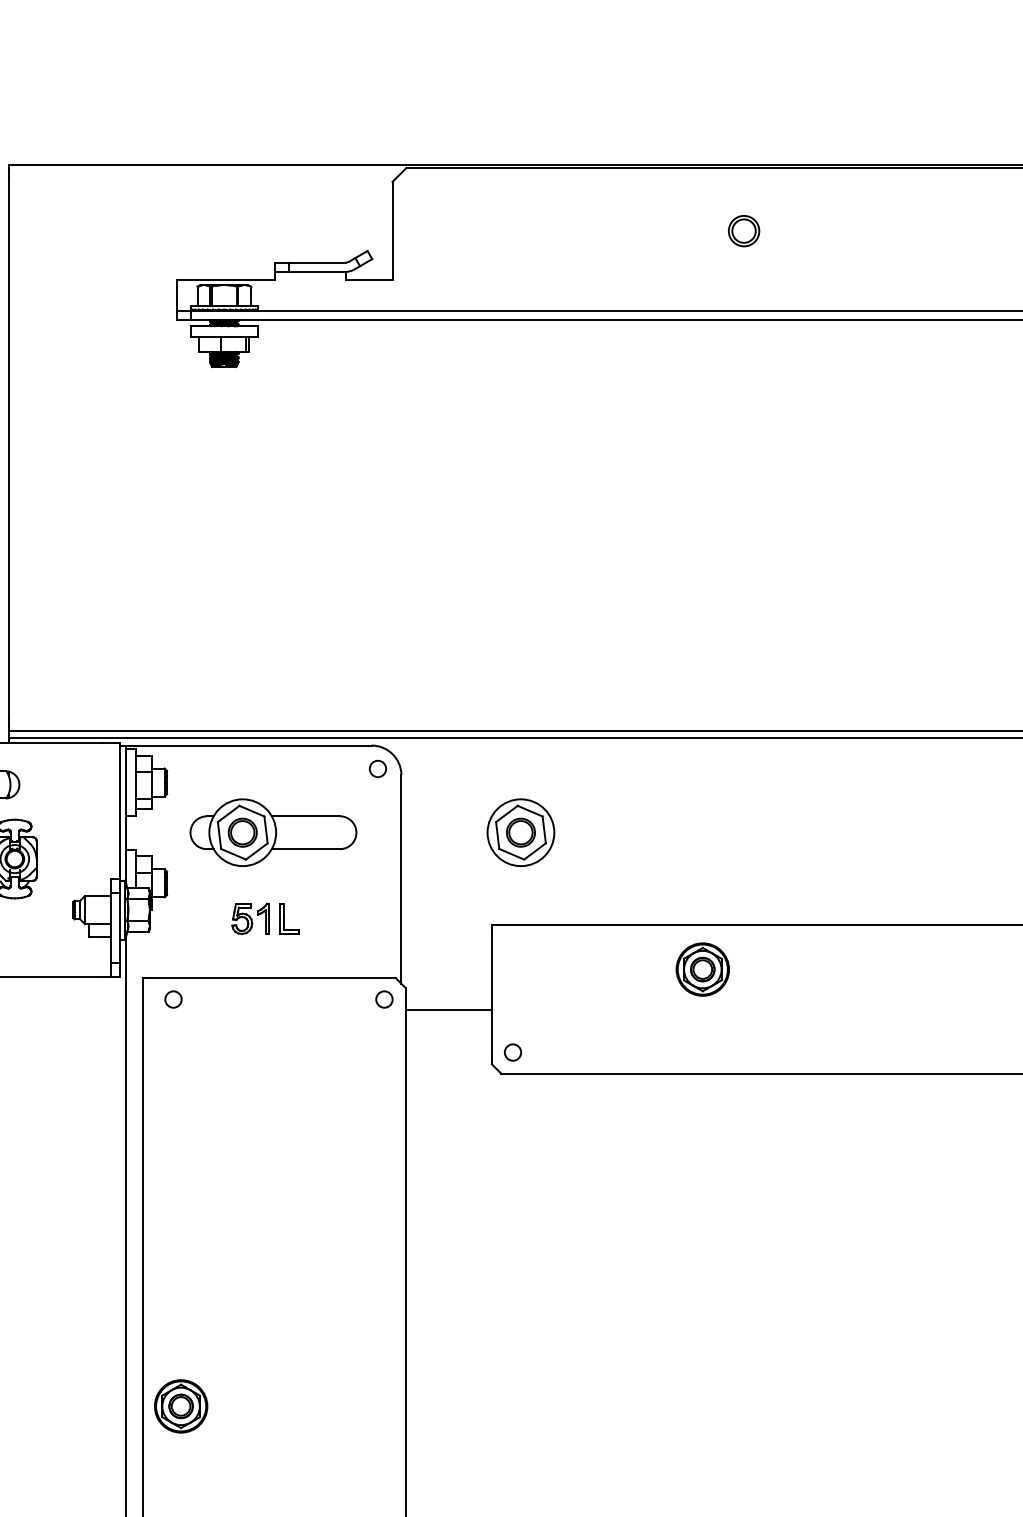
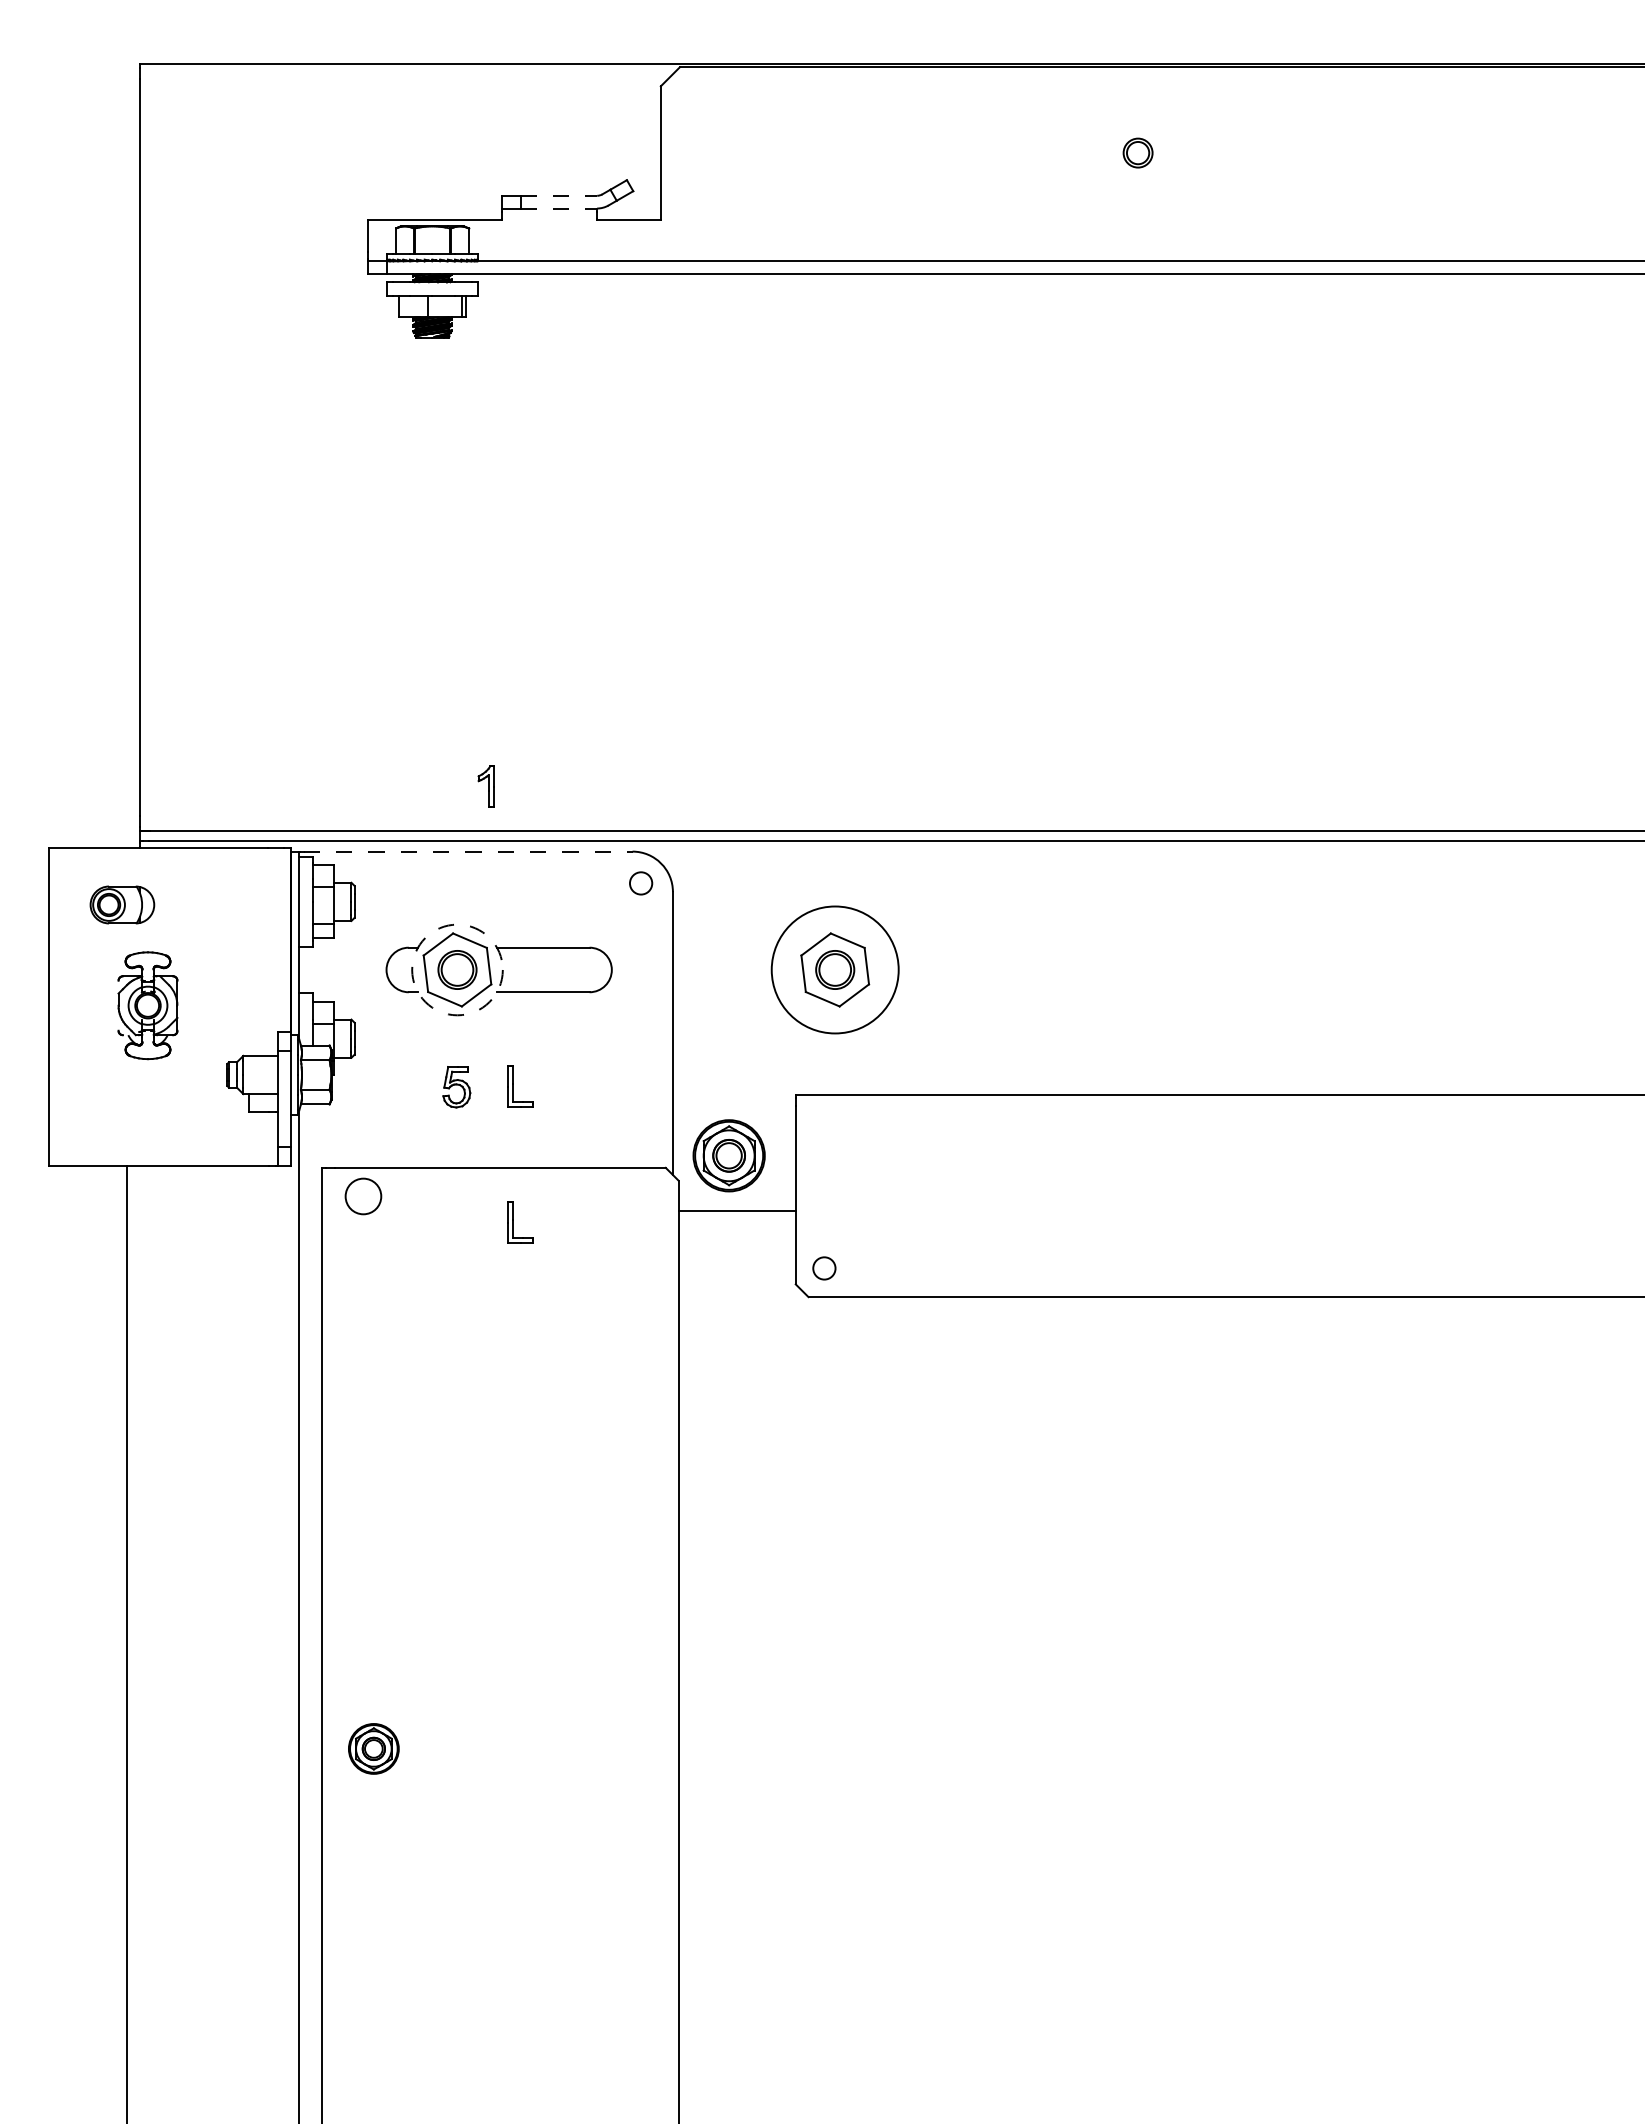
part: (743, 230) -> (1137, 152), size x0.7
line: (317, 262) -> (559, 195), solid -> dashed
line: (317, 271) -> (559, 208), solid -> dashed
line: (250, 745) -> (468, 851), solid -> dashed
circle: (242, 832) -> (457, 969), solid -> dashed
circle: (520, 832) -> (834, 969), size x1.4
part: (263, 918) -> (485, 786), moved
part: (702, 969) -> (728, 1155), moved
circle: (173, 999) -> (363, 1196), size x1.6
circle: (384, 999) -> (649, 1196), removed
part: (284, 1018) -> (513, 1222), added
part: (180, 1406) -> (373, 1748), size x0.7

